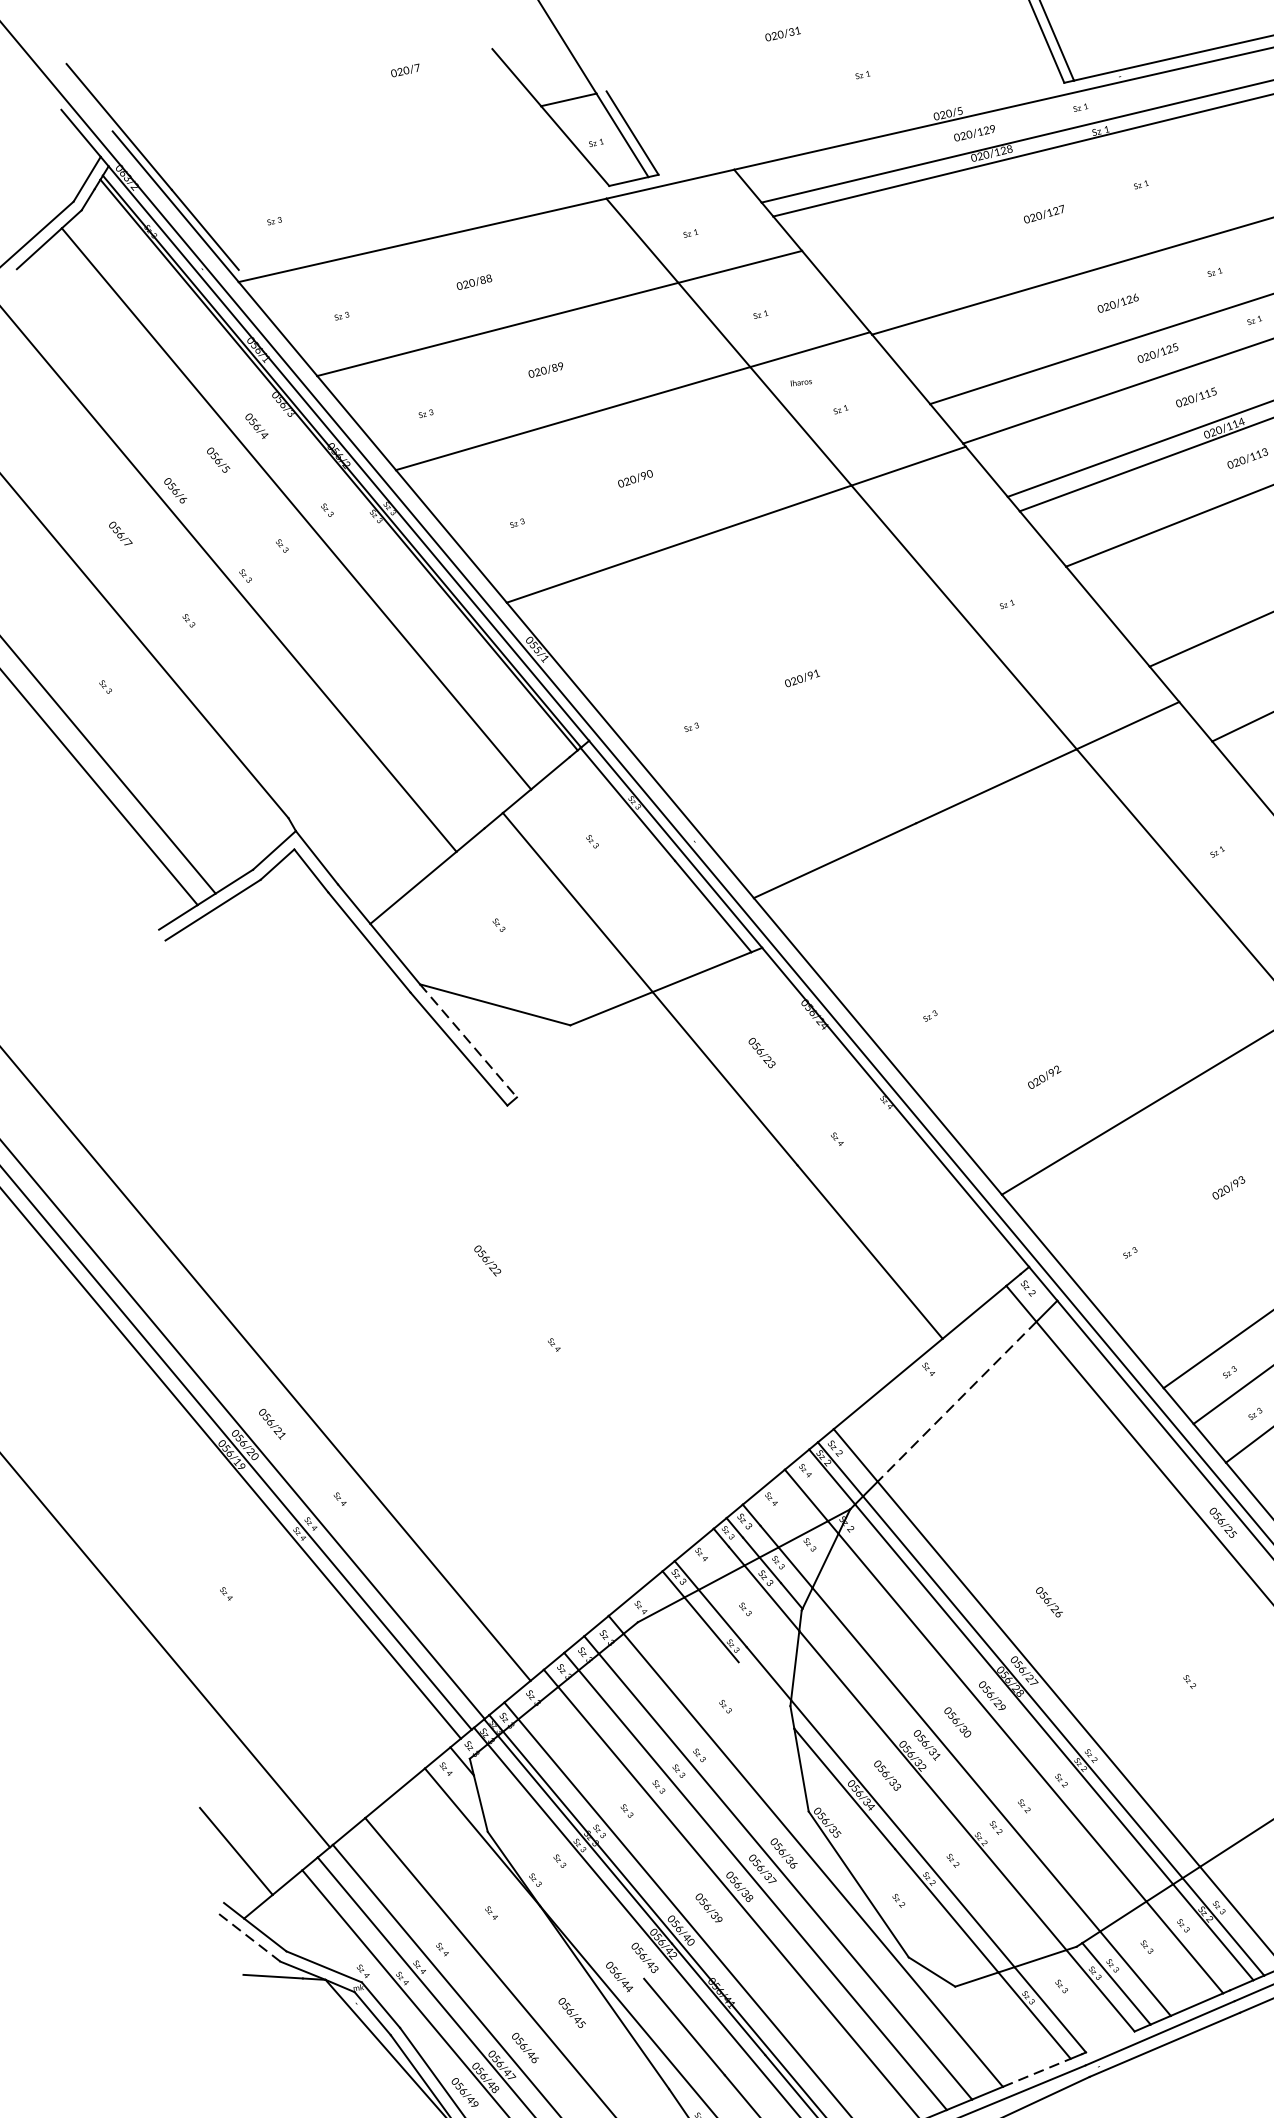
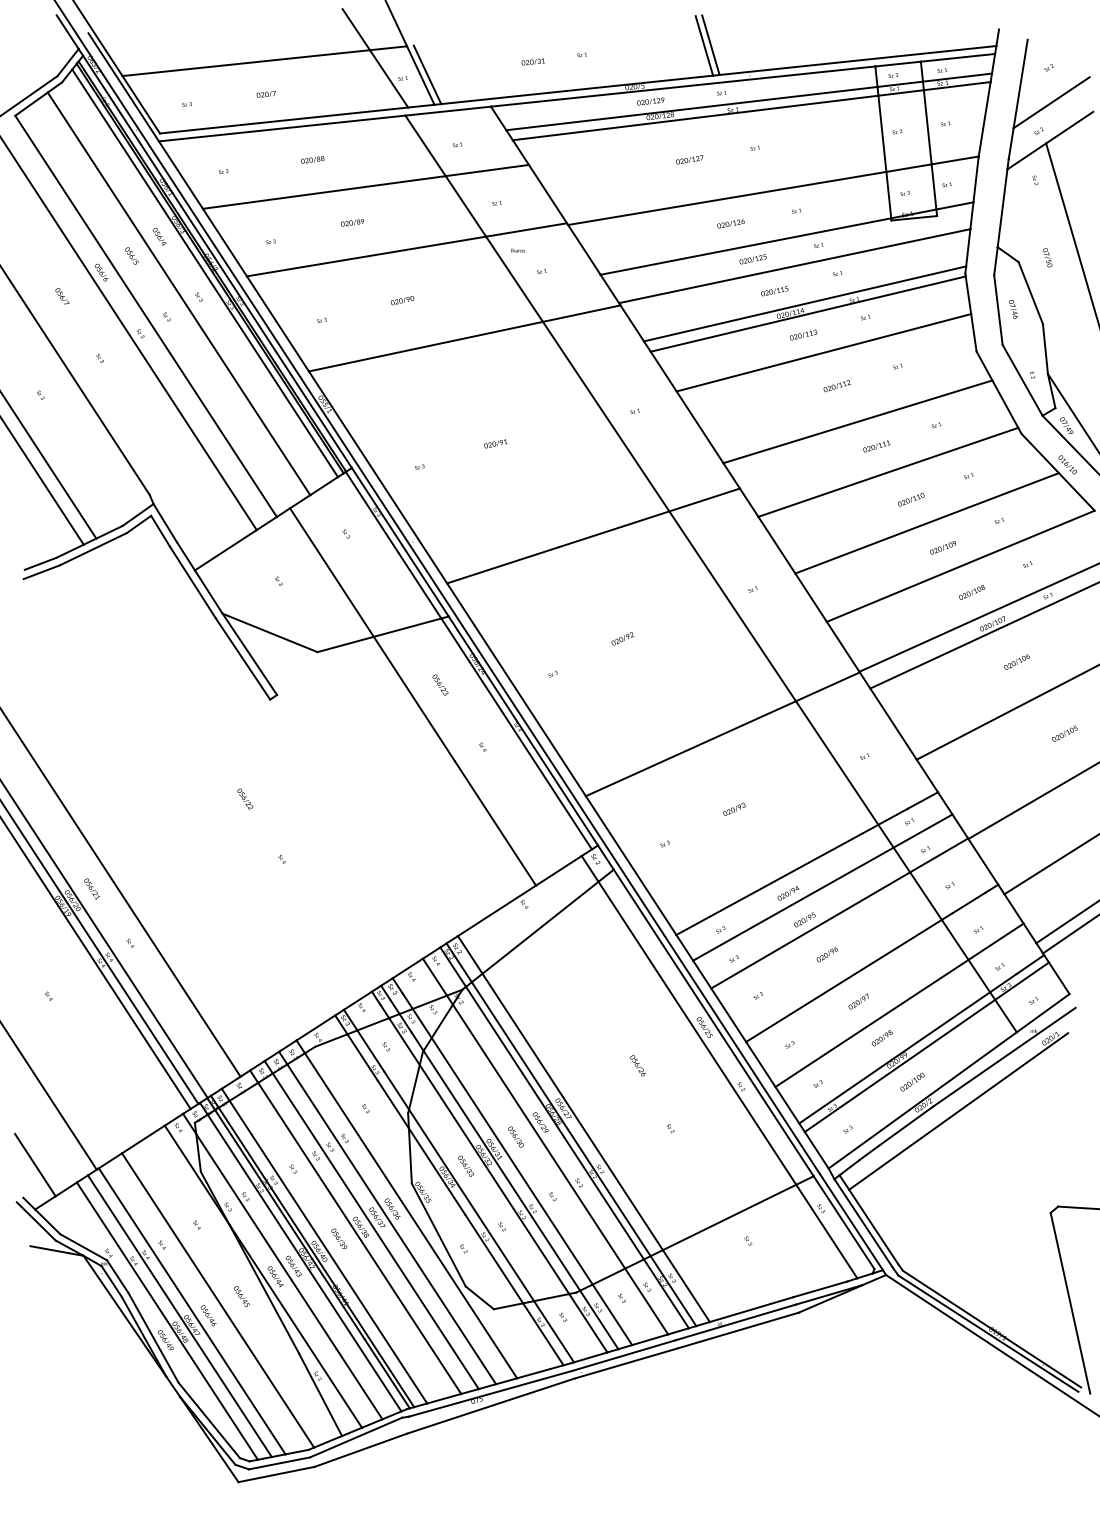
text: (781, 33) -> (532, 61), moved
text: (404, 70) -> (265, 94), moved
line: (861, 128) -> (577, 89), added
line: (355, 148) -> (245, 63), added
line: (423, 228) -> (283, 120), added
line: (331, 473) -> (204, 273), added
line: (249, 547) -> (145, 315), added
line: (135, 941) -> (40, 563), added
line: (138, 954) -> (41, 572), added
line: (467, 1041) -> (249, 654), dashed -> solid
text: (1043, 1076) -> (622, 638), moved
line: (885, 1112) -> (516, 733), added
line: (957, 1402) -> (540, 928), dashed -> solid
text: (1049, 1601) -> (638, 1065), moved
line: (765, 1695) -> (392, 1104), added
line: (941, 1775) -> (501, 1170), added
line: (558, 1876) -> (243, 1206), added
line: (246, 1936) -> (35, 1221), dashed -> solid
line: (1110, 2042) -> (590, 1357), added
line: (1036, 2072) -> (540, 1371), dashed -> solid

